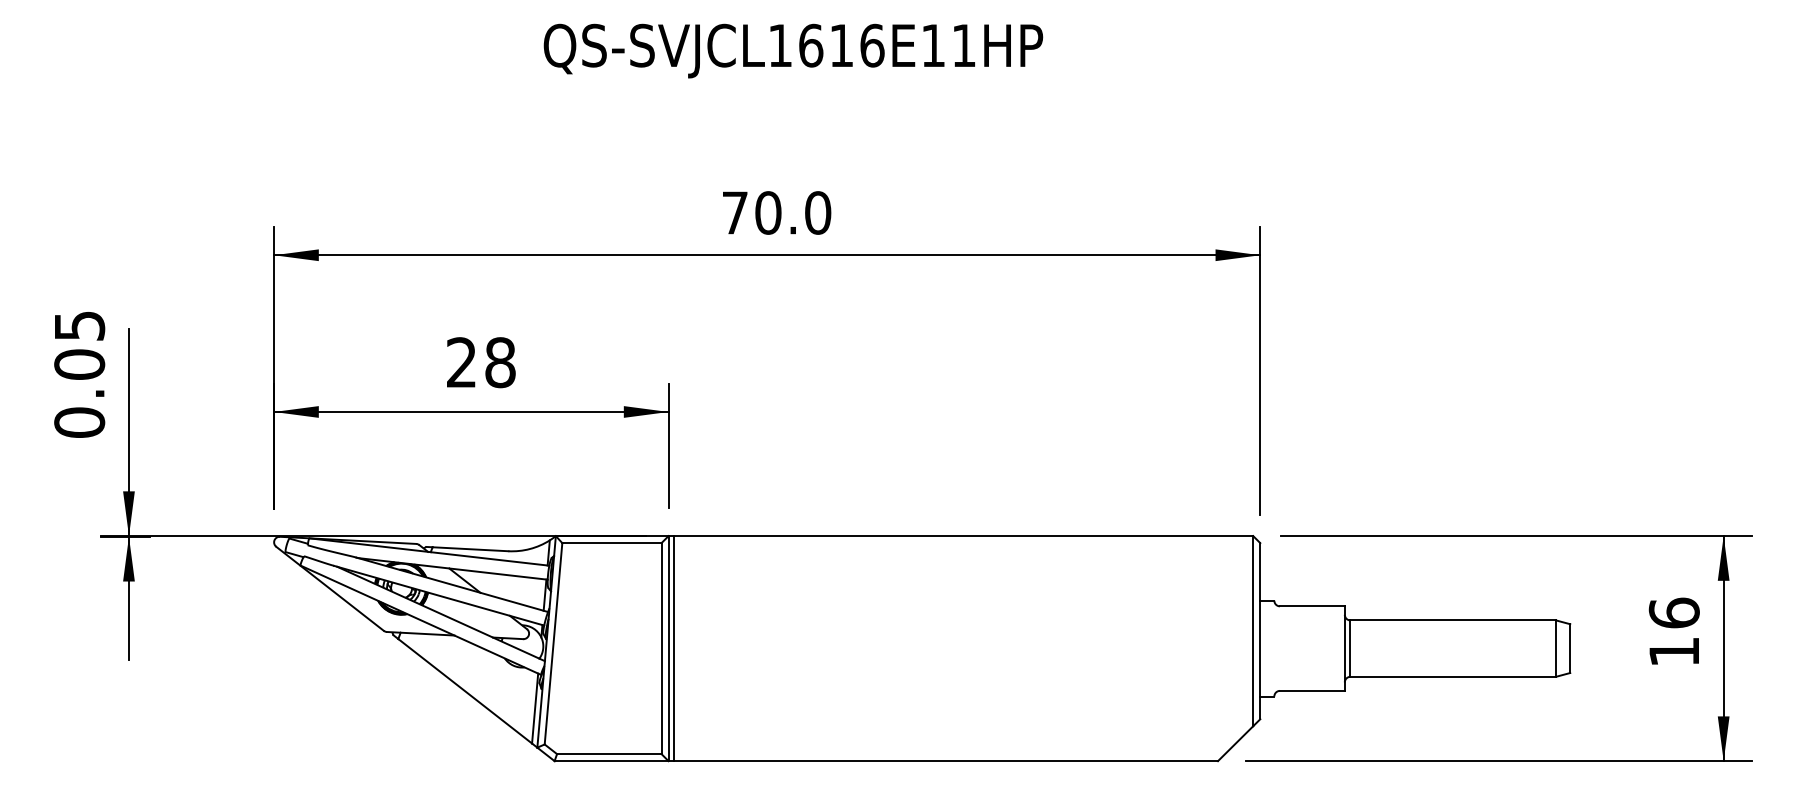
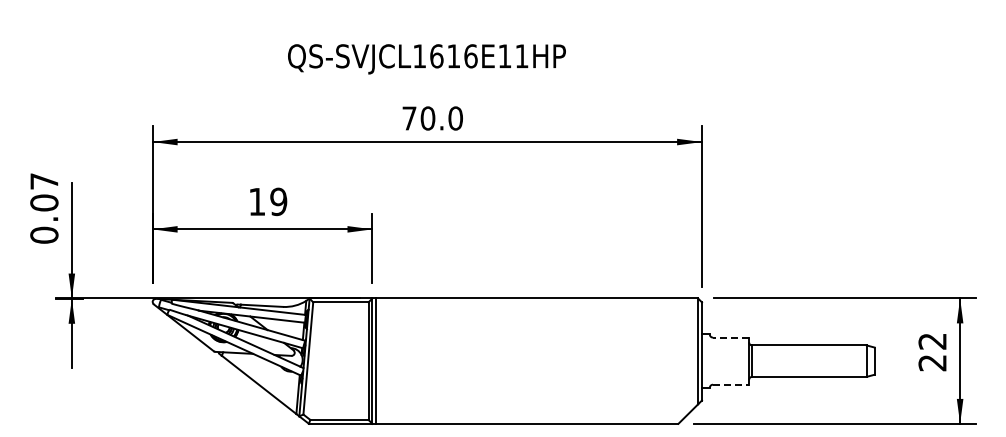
text: (792, 51) -> (426, 59), moved
text: (79, 326) -> (44, 181), 0.05 -> 0.07
text: (482, 361) -> (268, 201), 28 -> 19
line: (1311, 606) -> (730, 337), solid -> dashed
text: (1674, 631) -> (932, 351), 16 -> 22
line: (1313, 690) -> (731, 384), solid -> dashed

